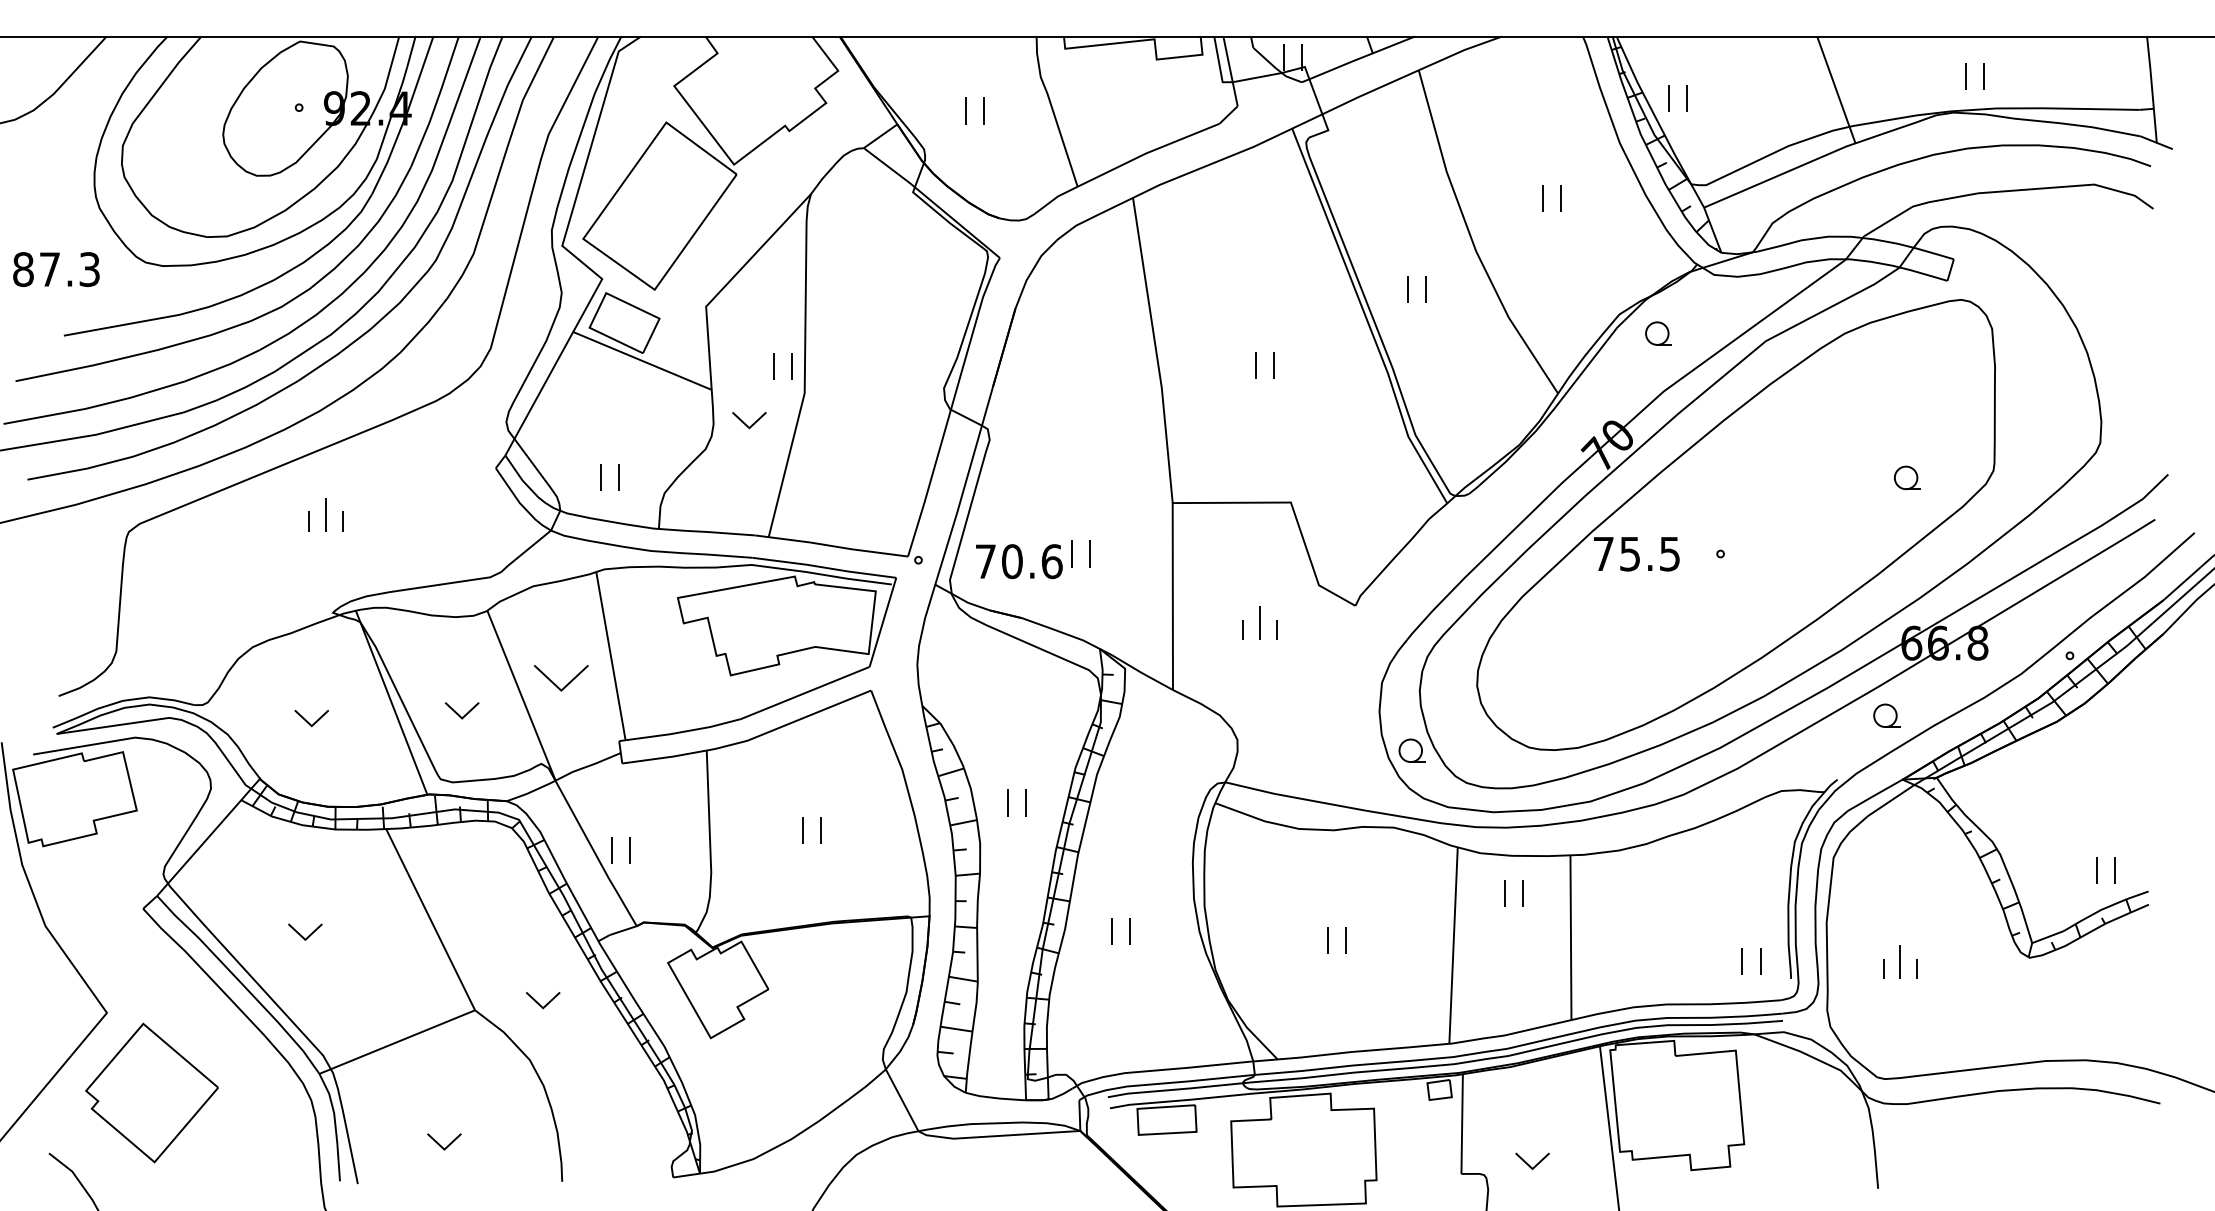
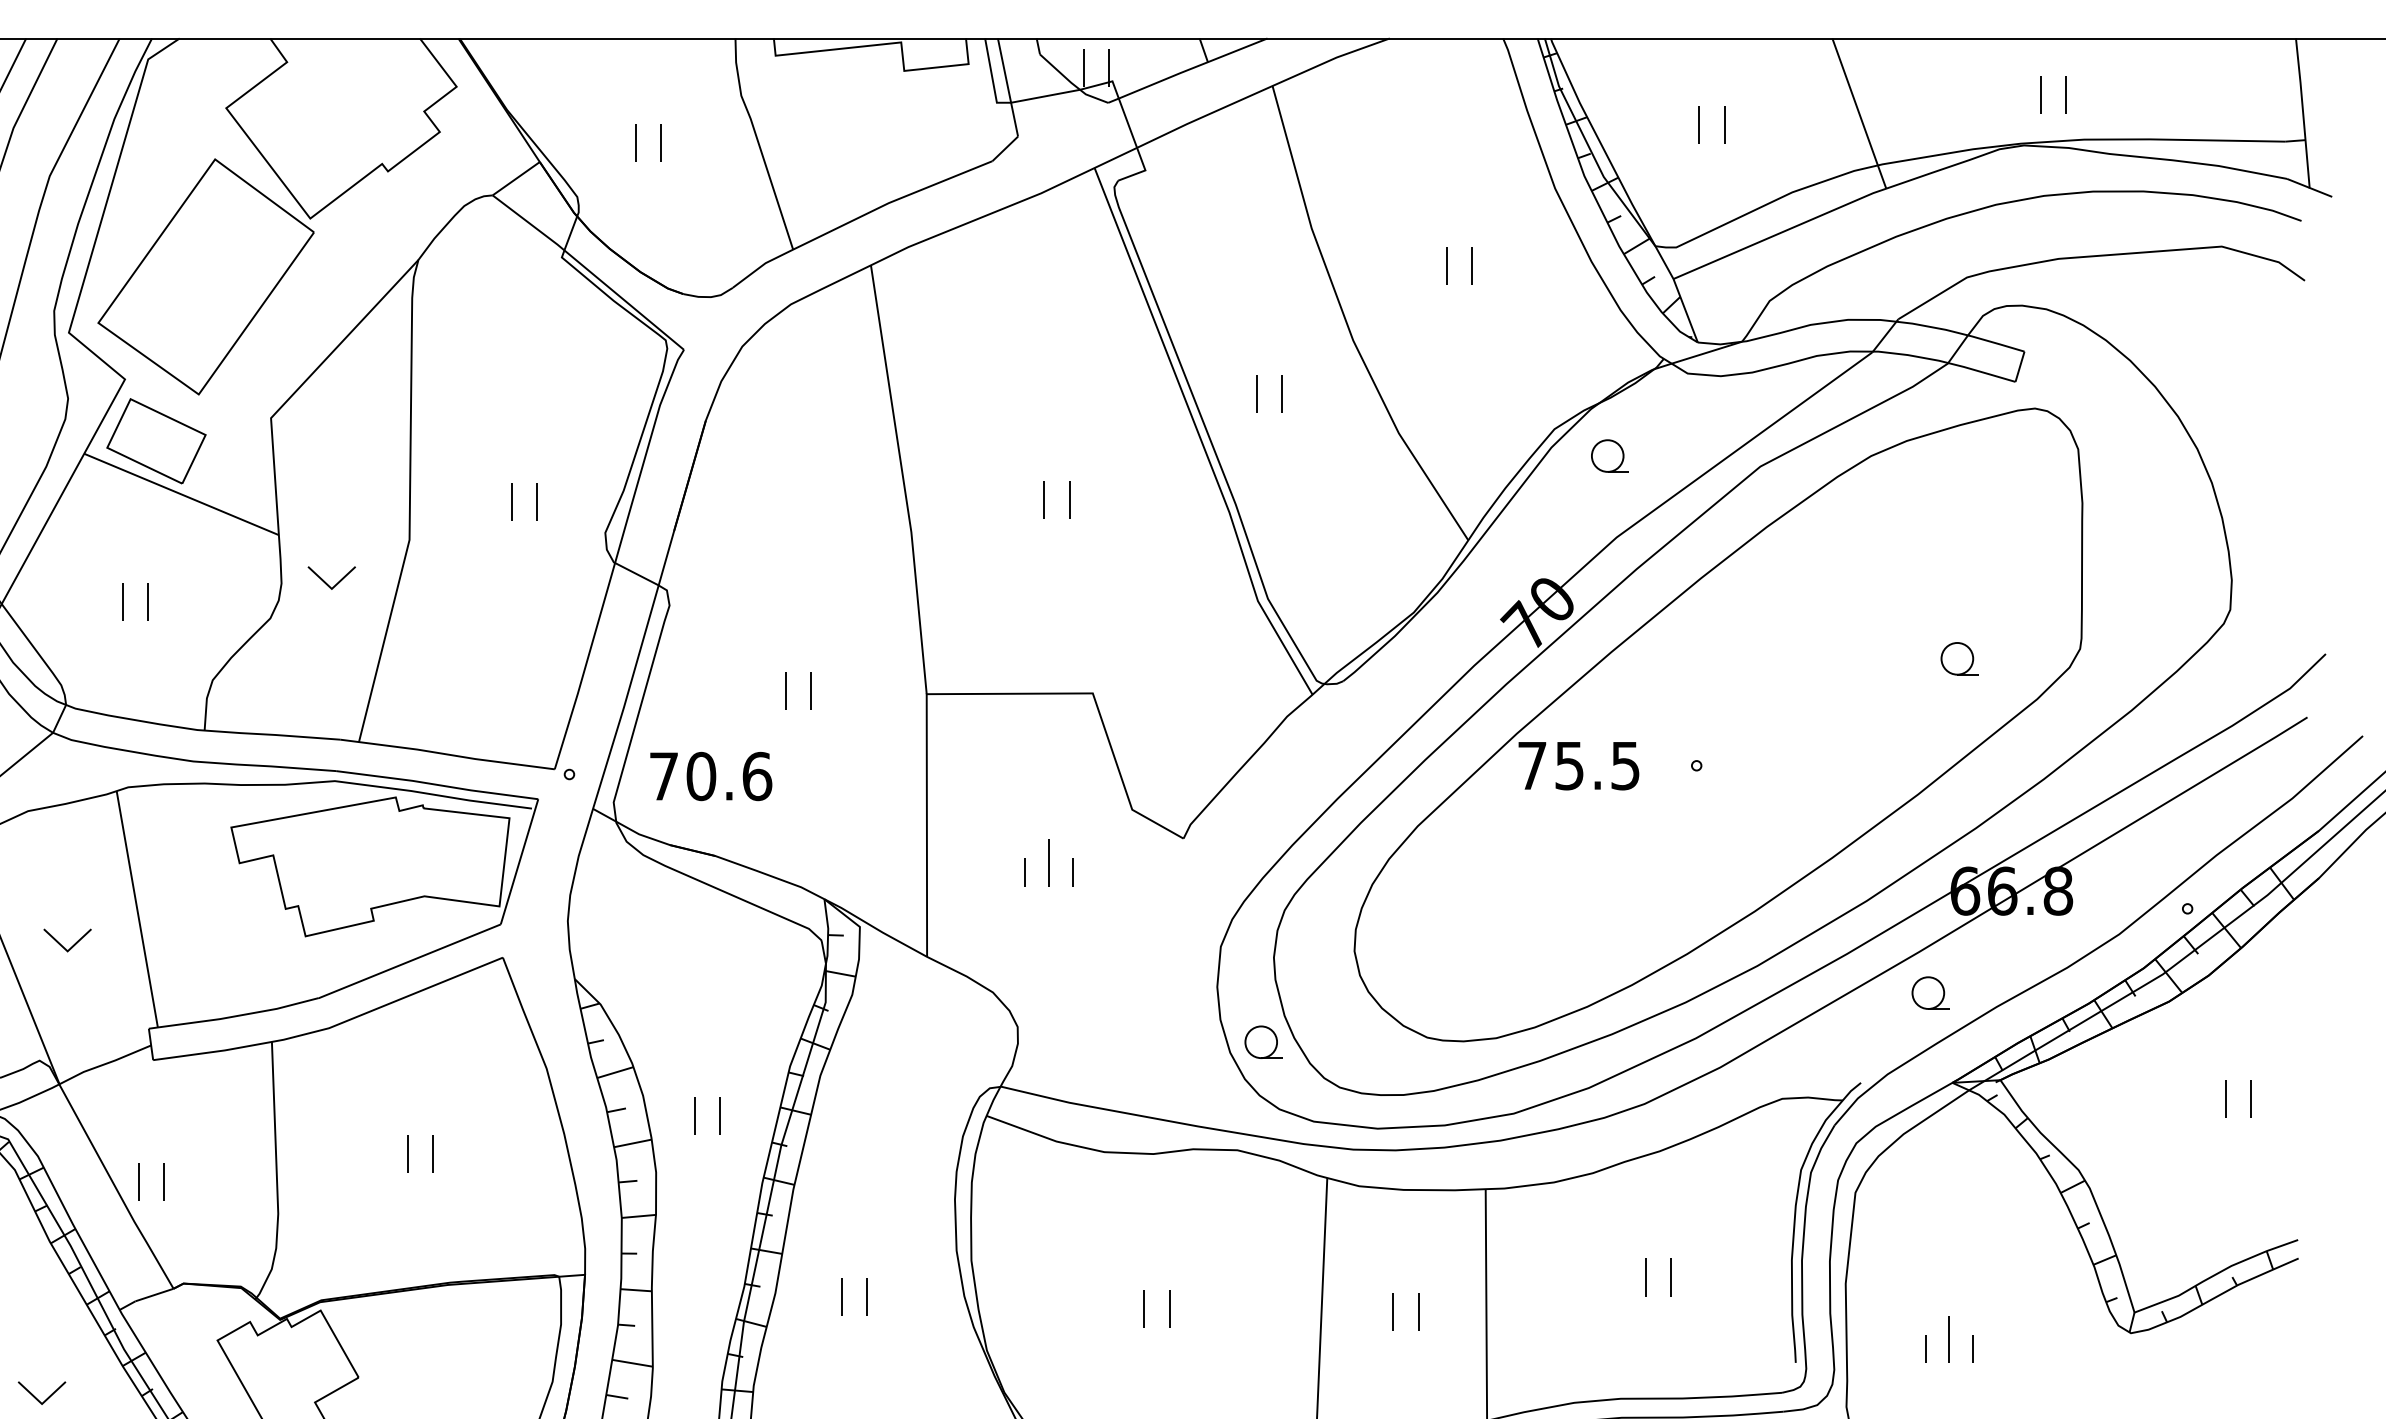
part: (1669, 98) -> (1699, 125), moved
part: (774, 366) -> (511, 502), moved
part: (601, 477) -> (124, 602), moved
part: (1072, 553) -> (785, 690), moved
part: (561, 678) -> (67, 940), size x0.62
part: (2097, 870) -> (2226, 1099), moved
part: (1505, 893) -> (1394, 1311), moved
part: (1742, 961) -> (1645, 1277), moved

